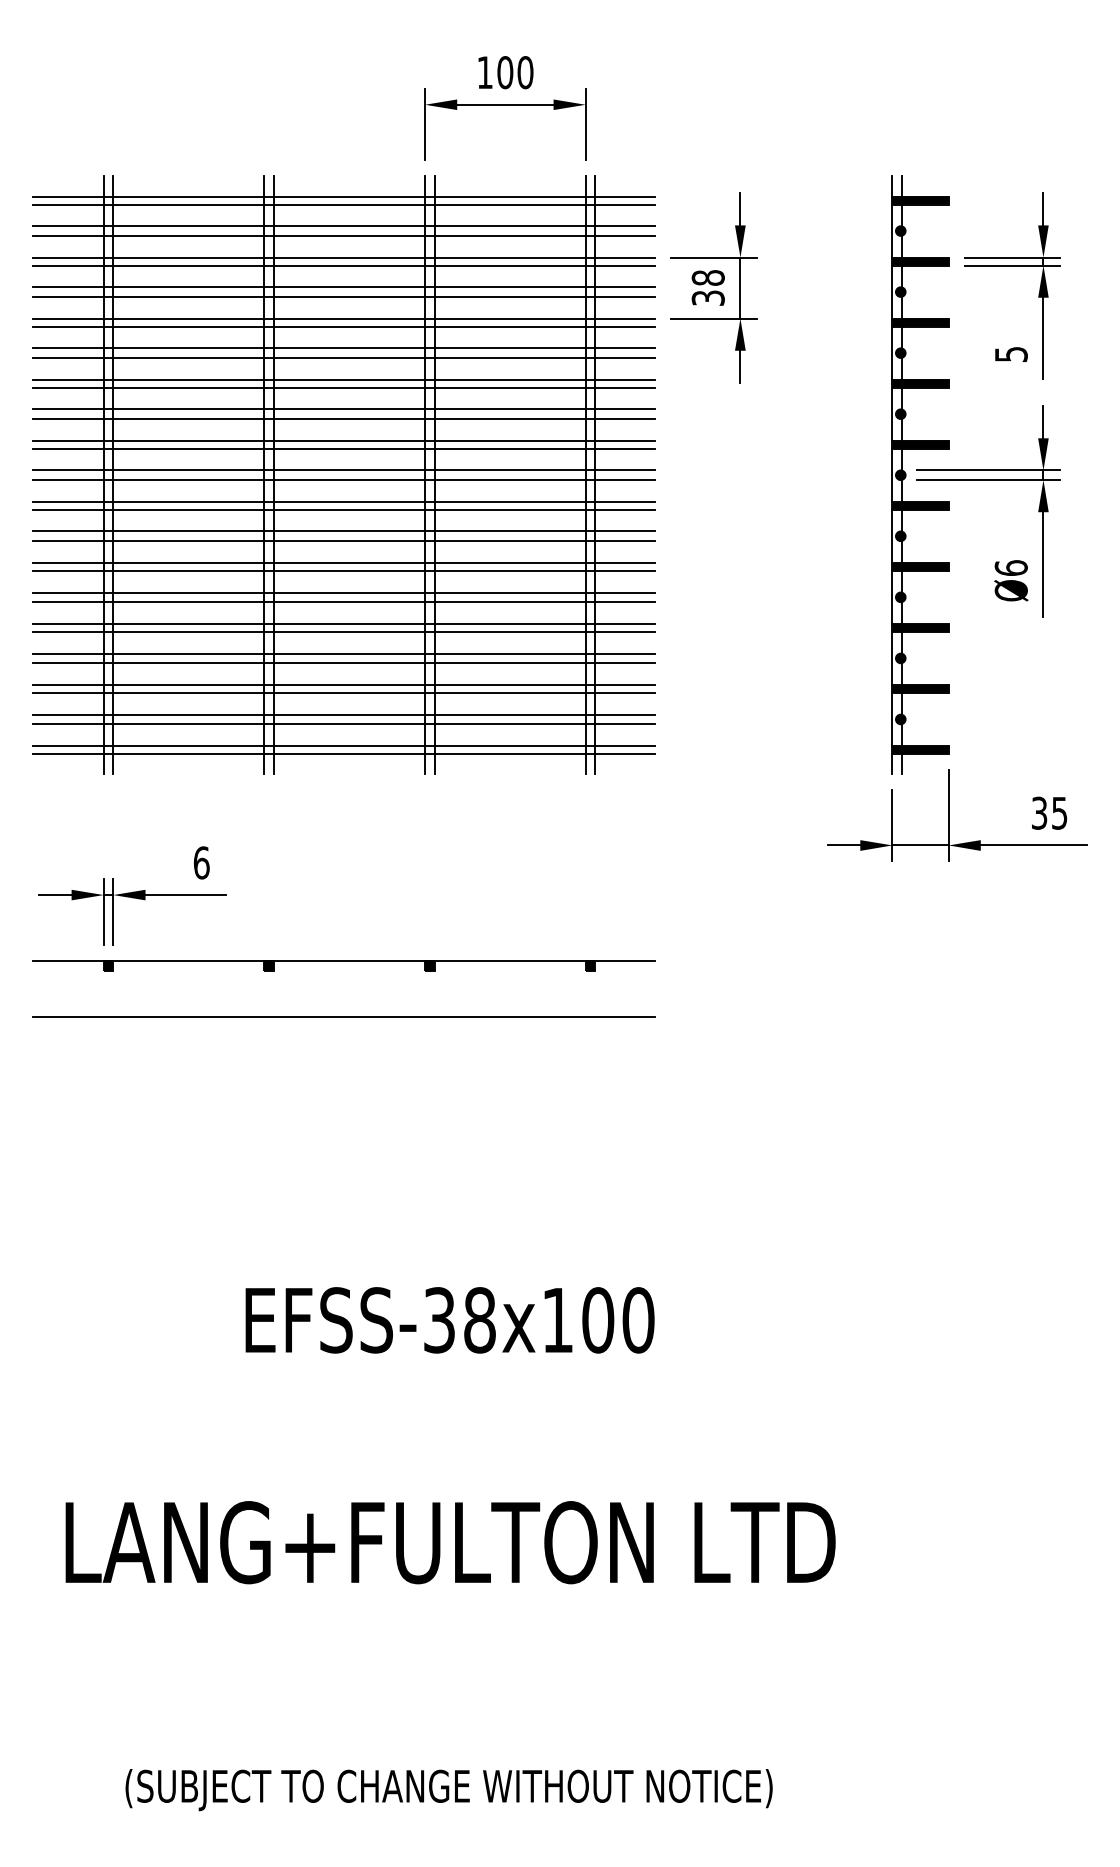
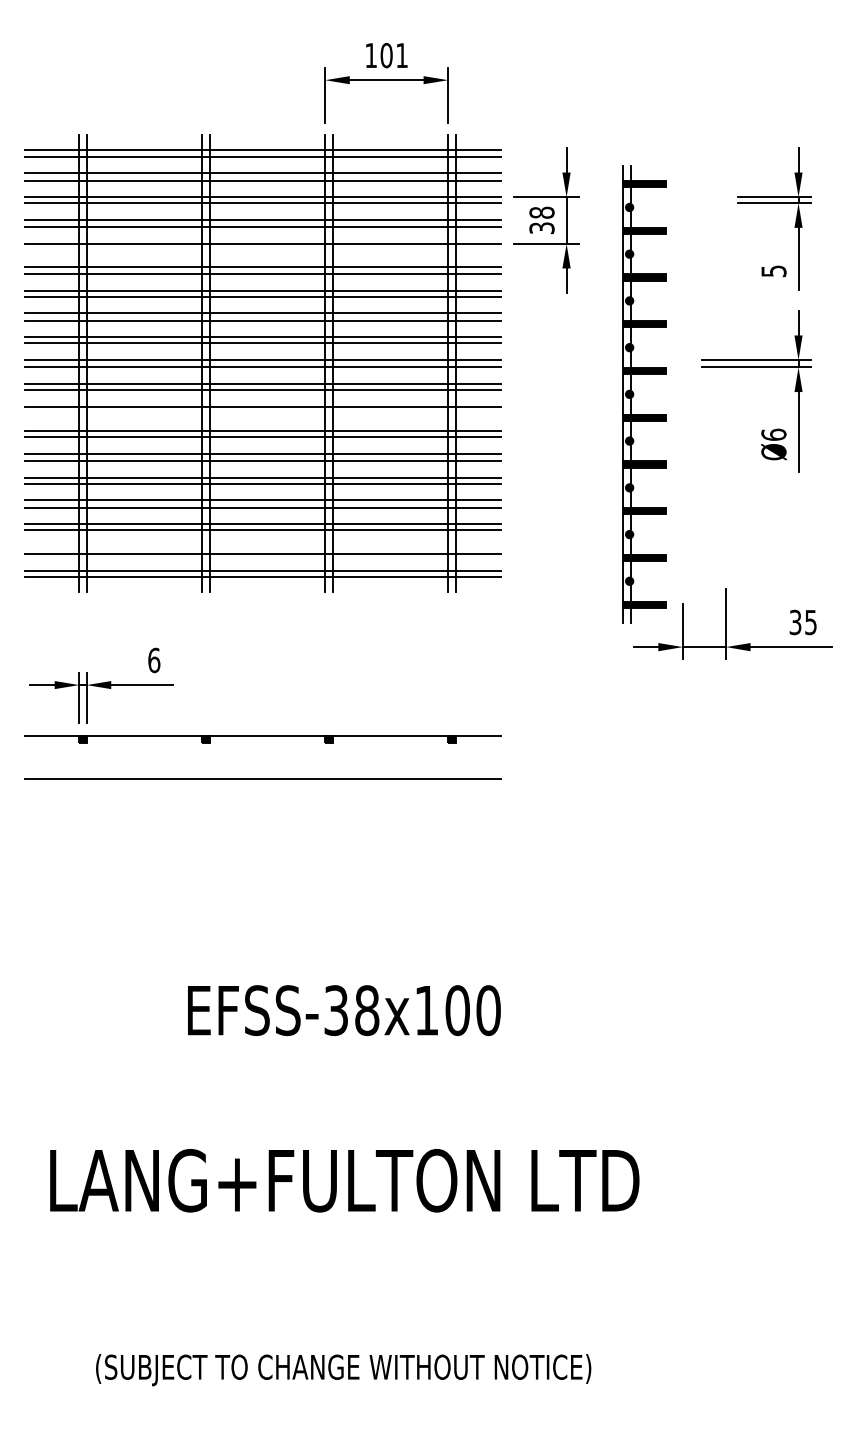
text: (525, 72) -> (402, 55), 100 -> 101
line: (344, 326) -> (263, 249), removed
part: (906, 474) -> (634, 393), moved
line: (344, 541) -> (263, 414), removed
line: (344, 714) -> (263, 546), removed

